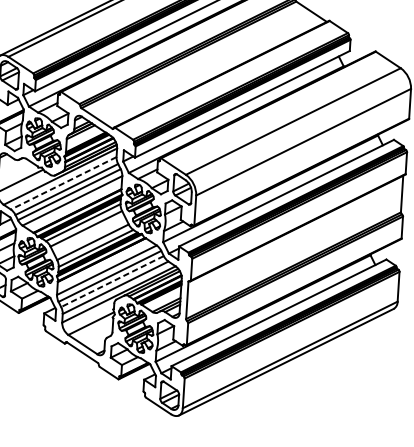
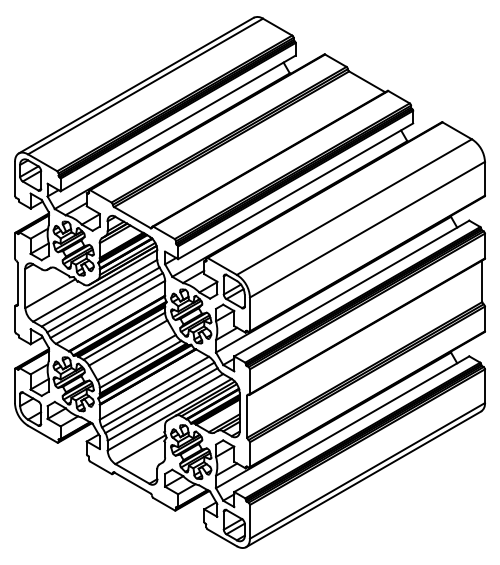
line: (63, 183) -> (99, 293), dashed -> solid
line: (112, 281) -> (161, 400), dashed -> solid

